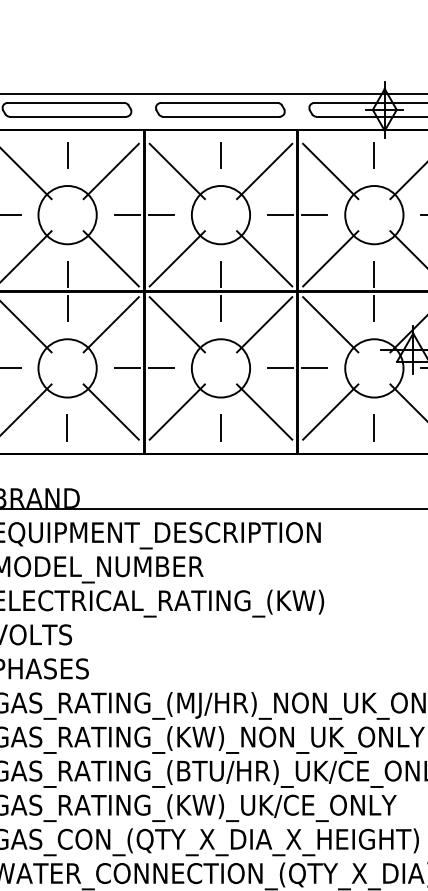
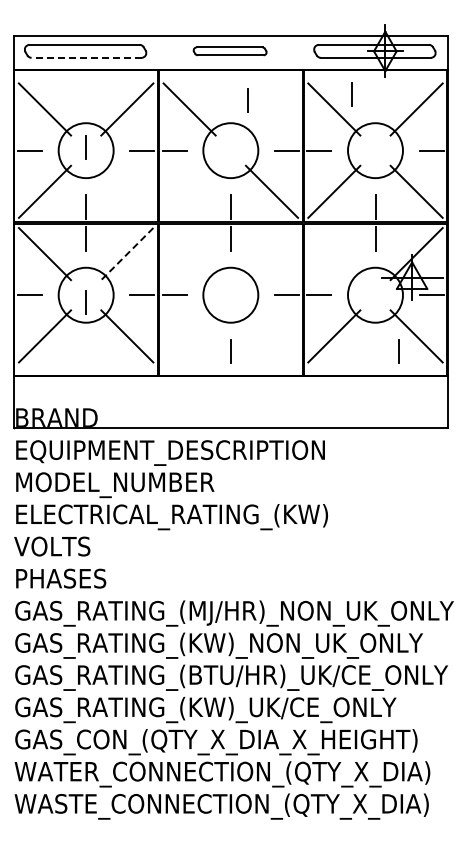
part: (219, 109) -> (229, 51), size x0.6
line: (67, 116) -> (86, 57), solid -> dashed
line: (66, 155) -> (85, 147), moved
line: (220, 155) -> (247, 100), moved
line: (374, 155) -> (351, 94), moved
line: (264, 171) -> (271, 109), removed
line: (111, 258) -> (127, 191), removed
line: (177, 258) -> (189, 191), removed
line: (111, 325) -> (127, 254), solid -> dashed
line: (177, 325) -> (189, 254), removed
line: (264, 325) -> (271, 254), removed
line: (330, 325) -> (334, 254), removed
line: (177, 412) -> (189, 336), removed
line: (264, 412) -> (271, 336), removed
line: (66, 428) -> (85, 302), moved
line: (373, 428) -> (398, 351), moved

